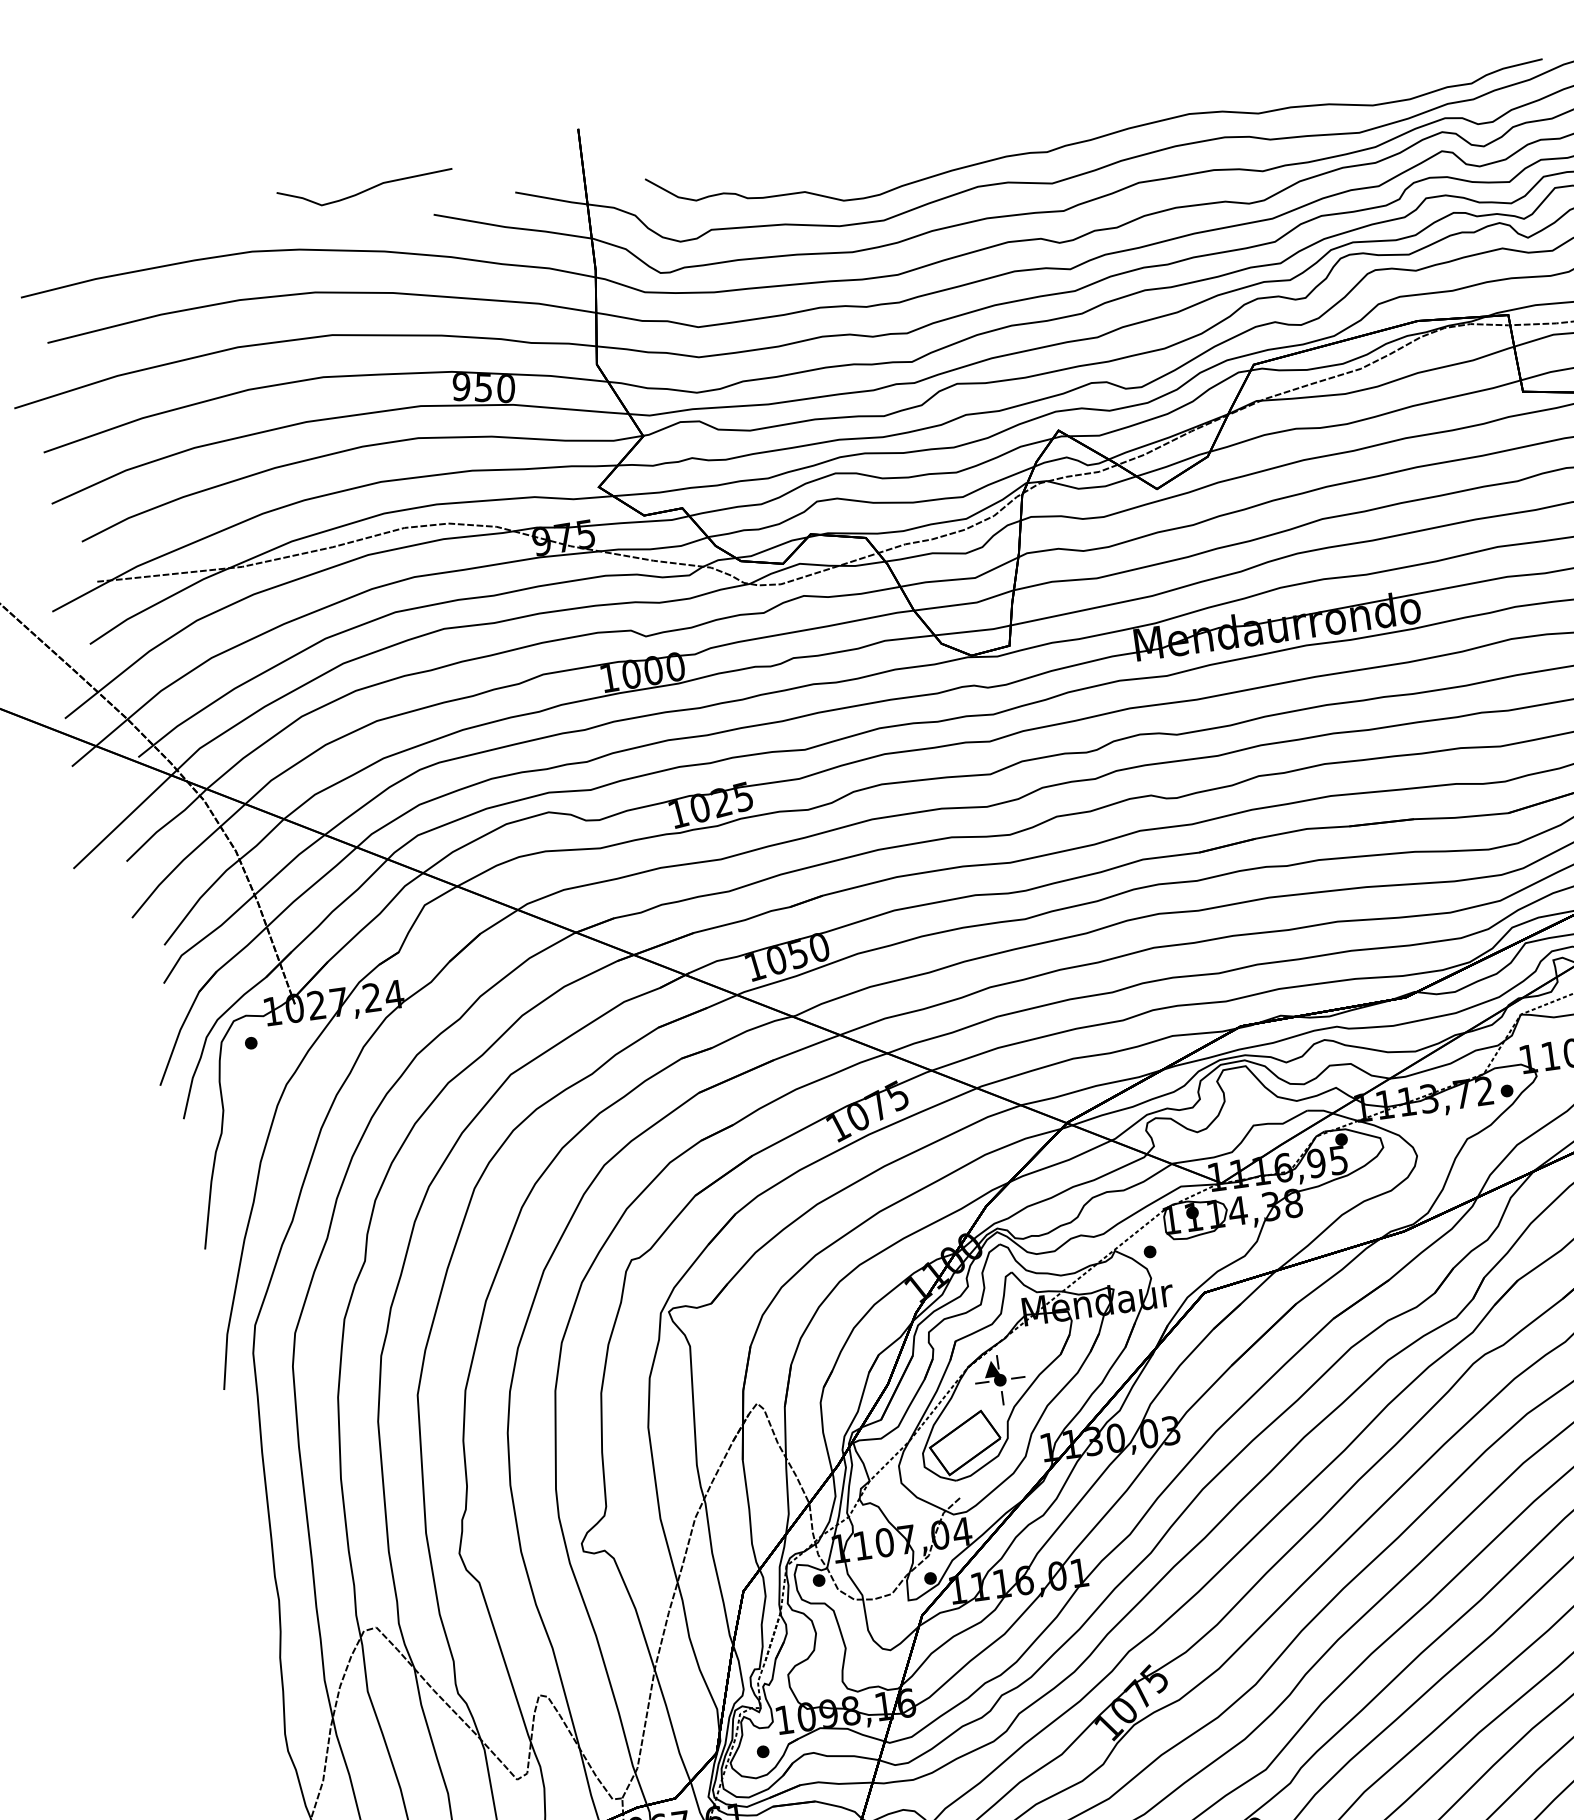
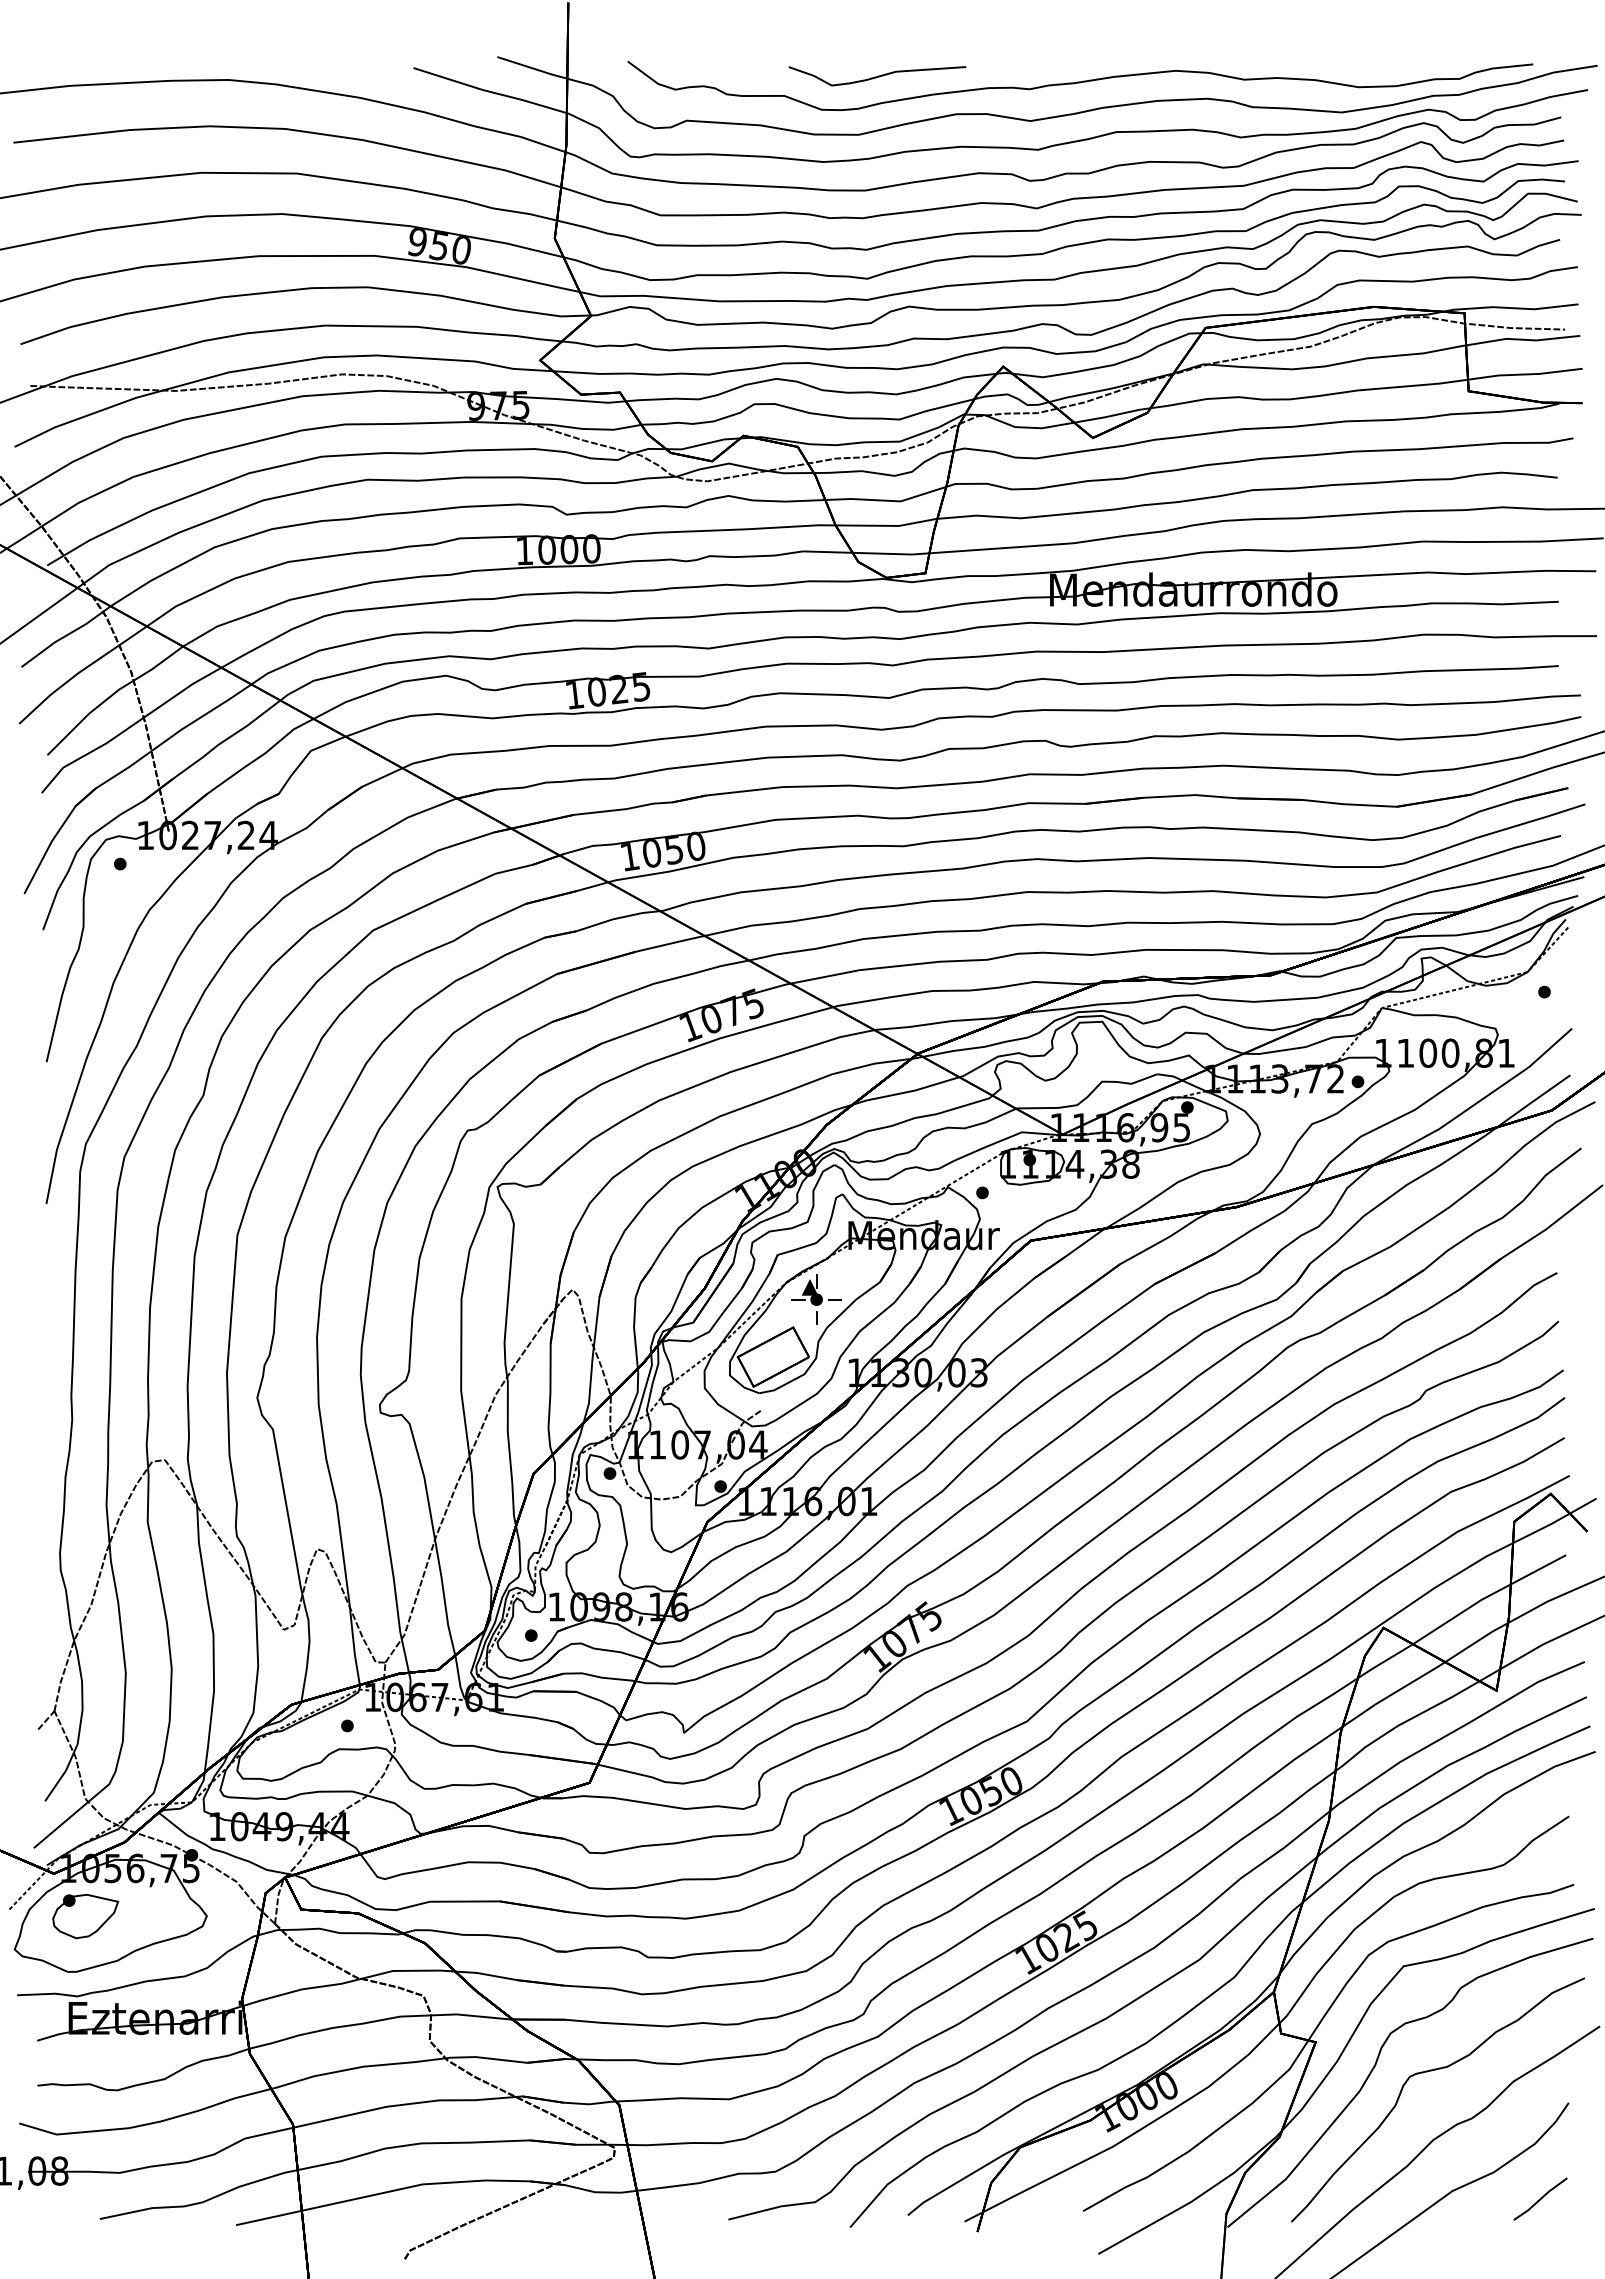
curve: (365, 190) -> (877, 76), moved

